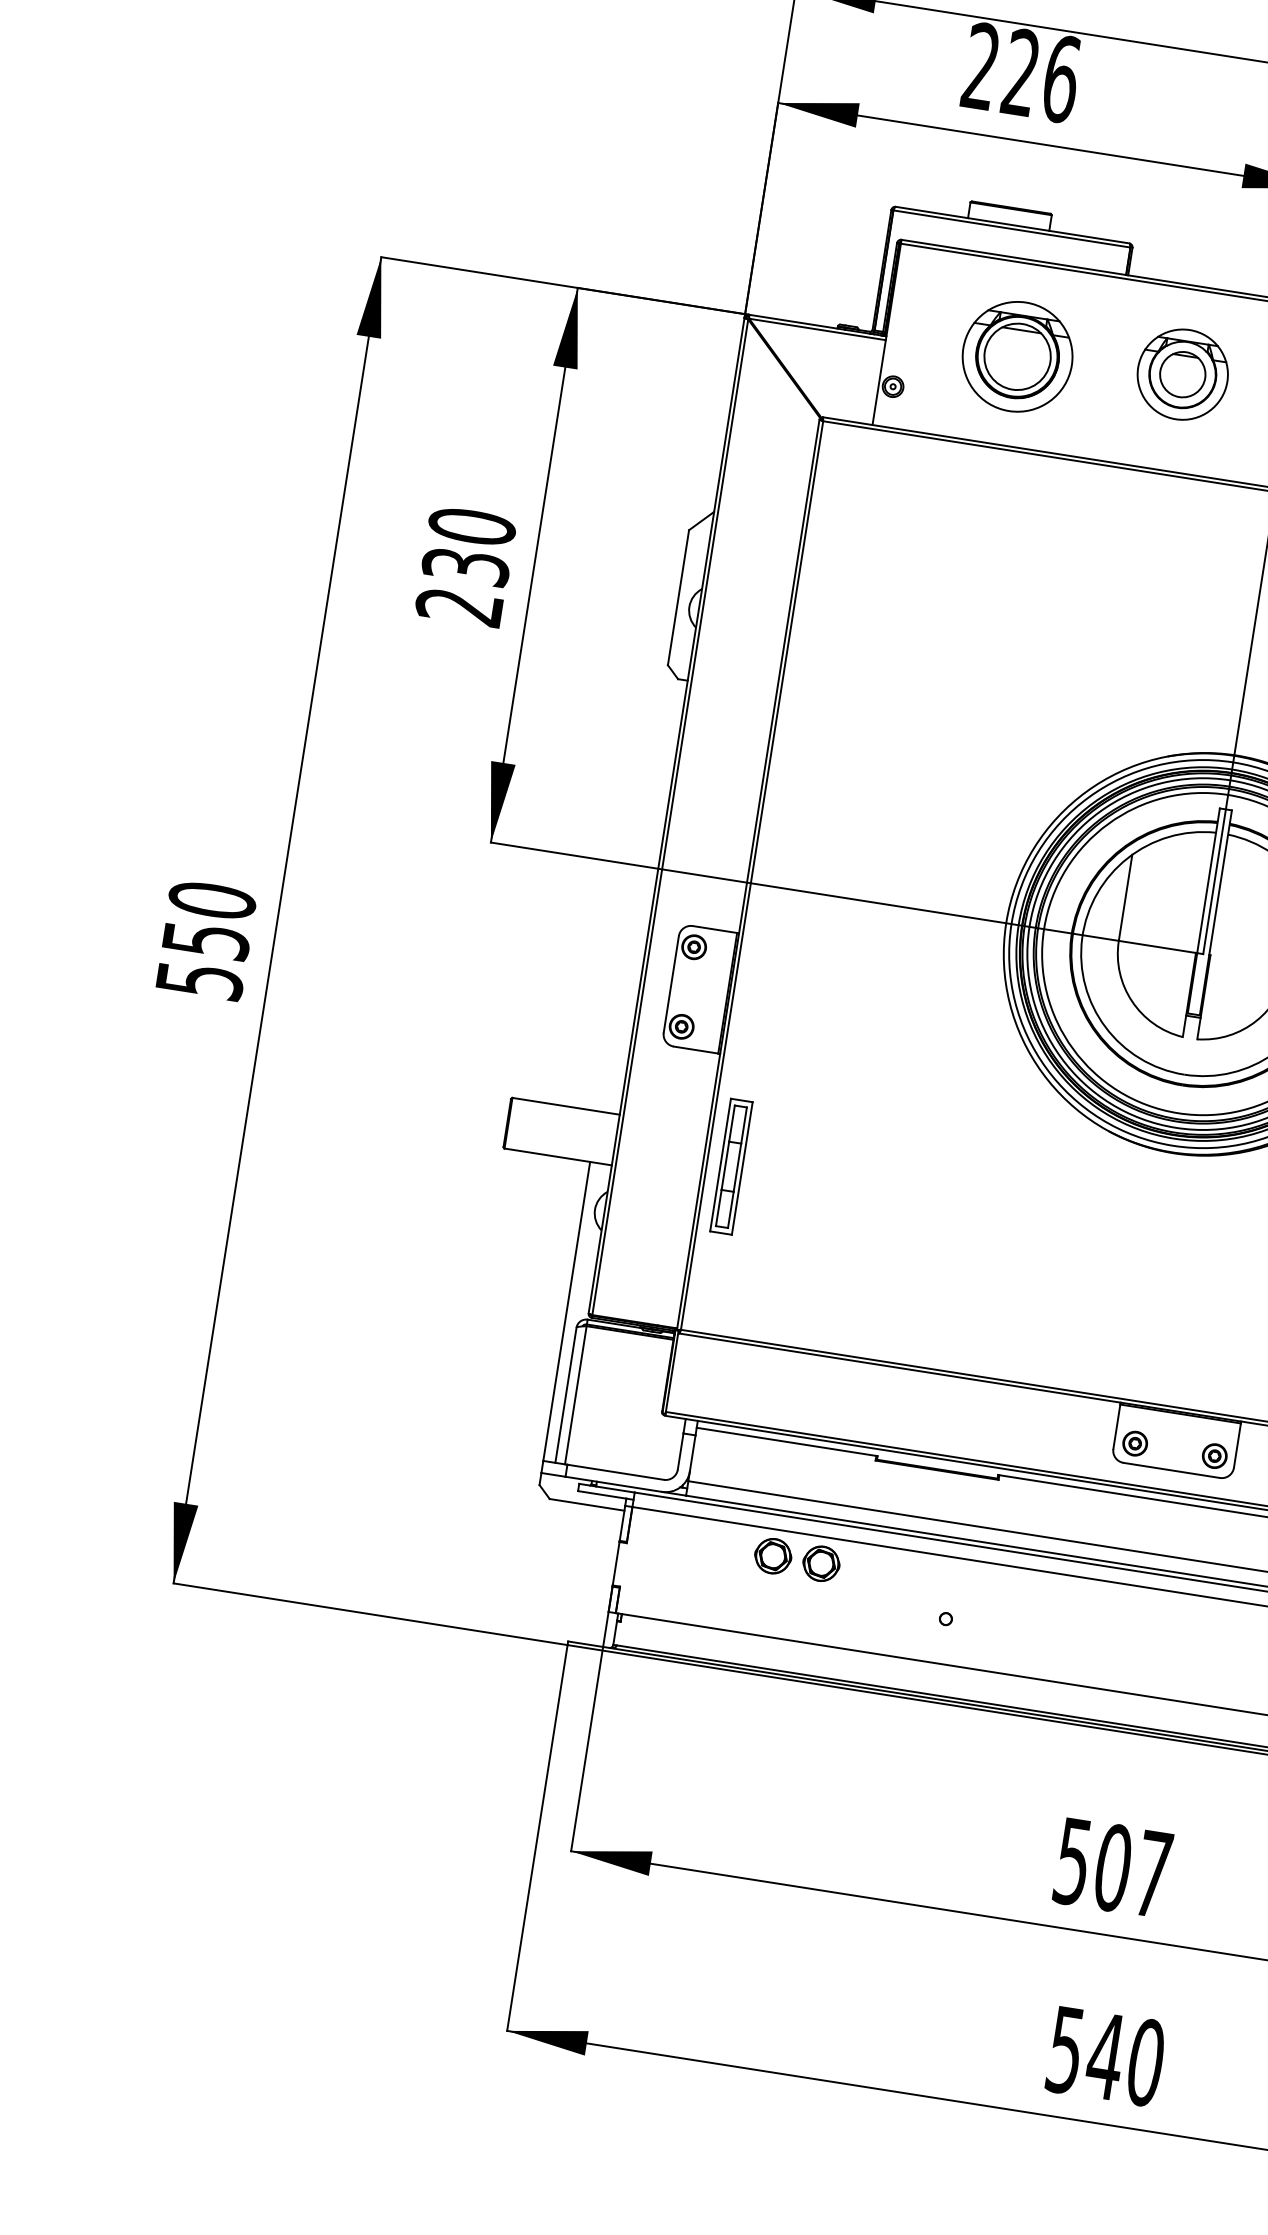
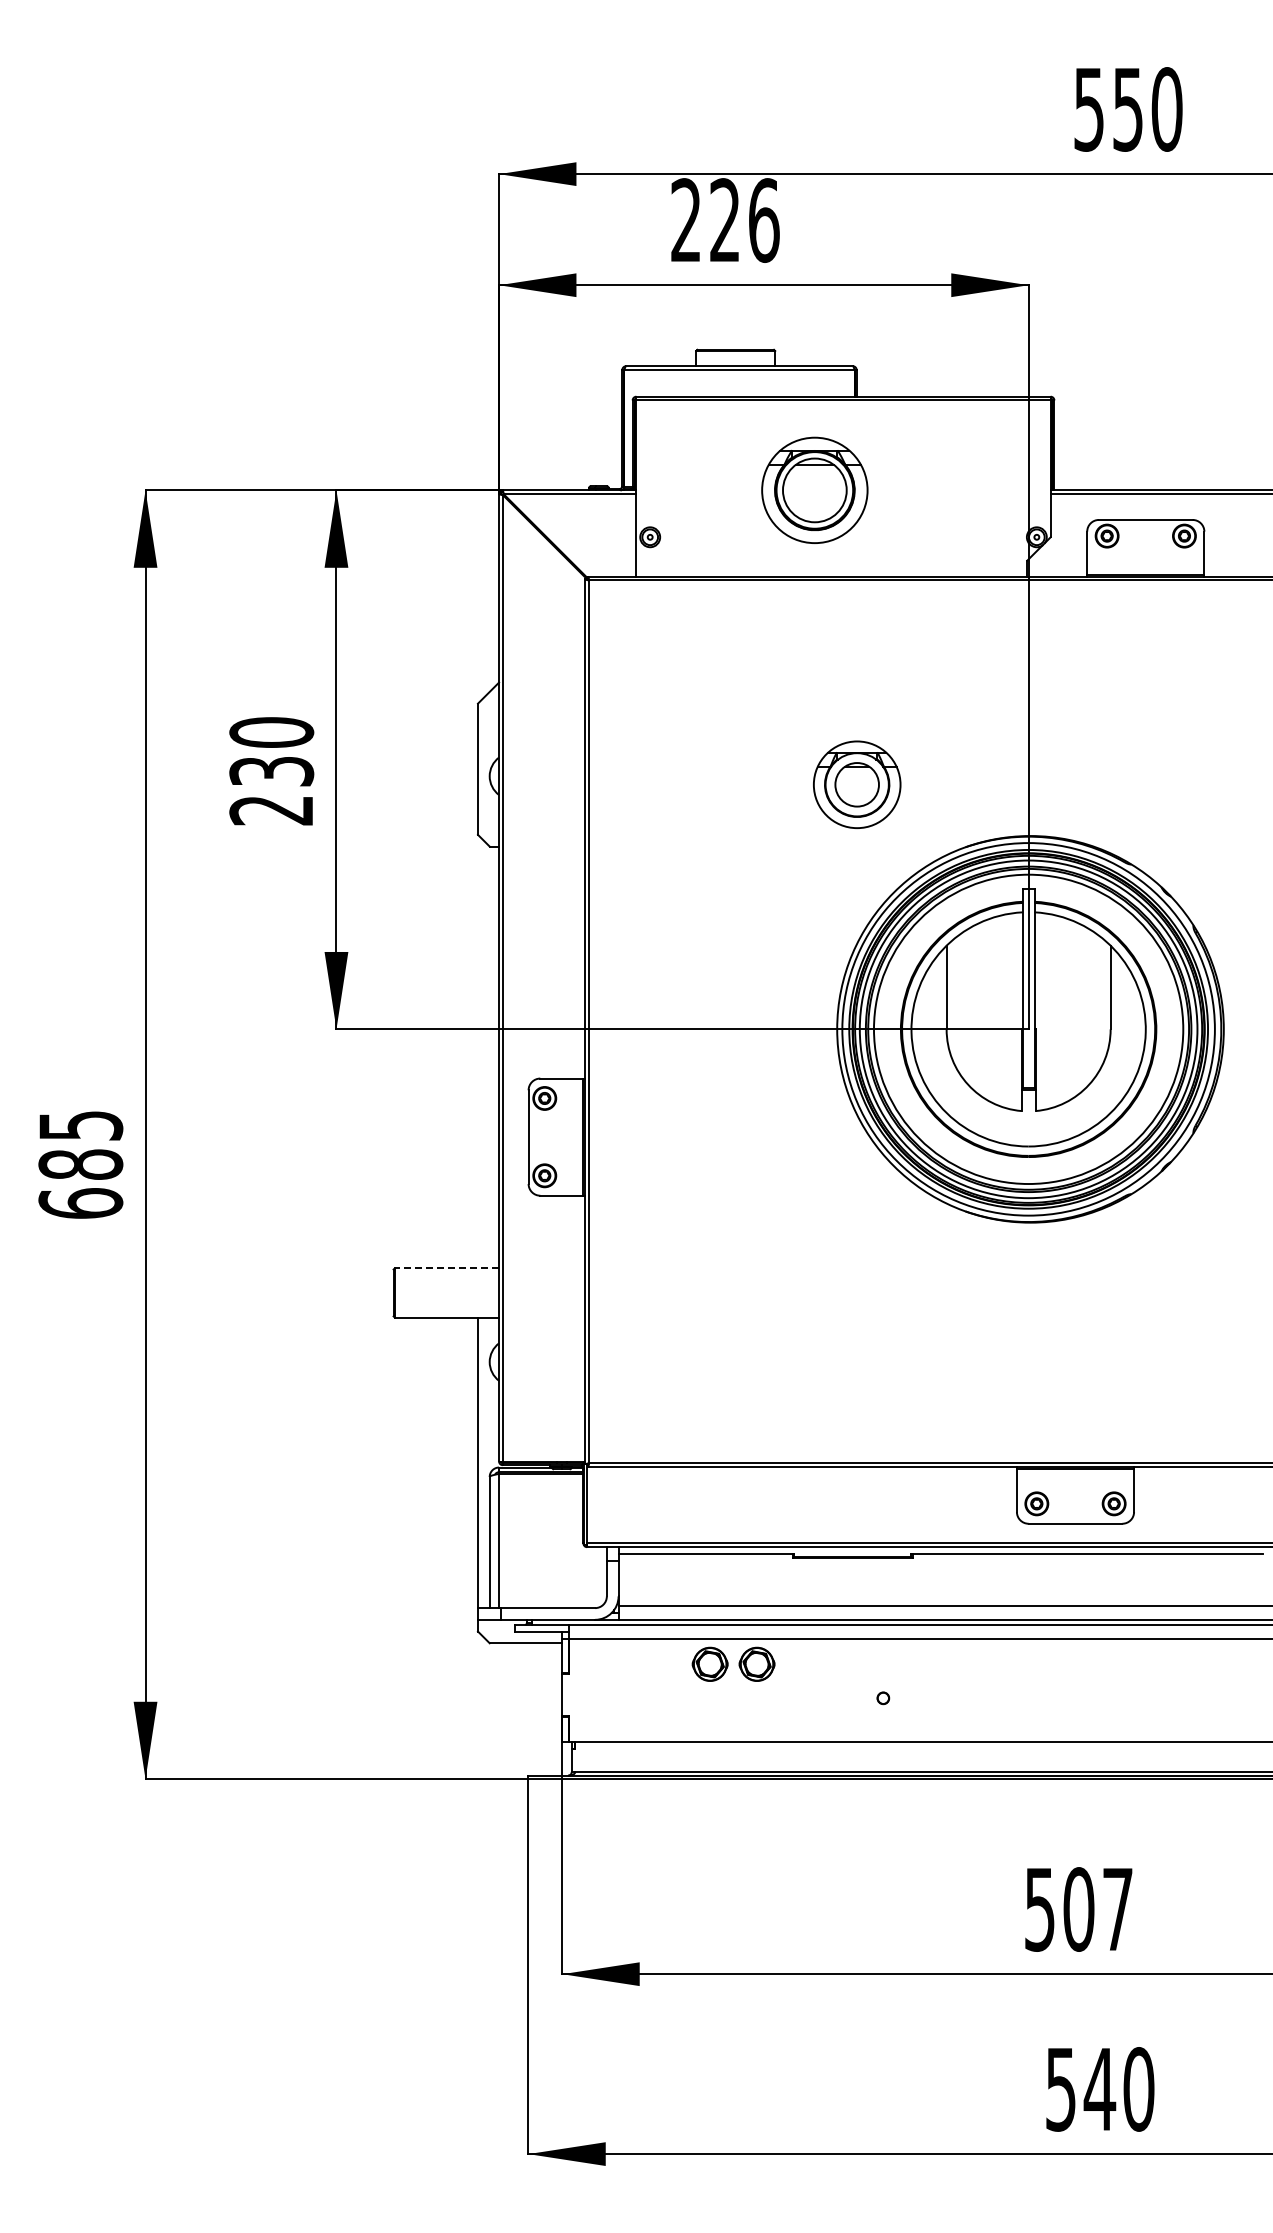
part: (1017, 355) -> (814, 489), moved
part: (1183, 374) -> (857, 784), moved
text: (205, 940) -> (80, 1164), 550 -> 685
line: (565, 1106) -> (446, 1268), solid -> dashed
part: (731, 1167) -> (612, 1301), removed

